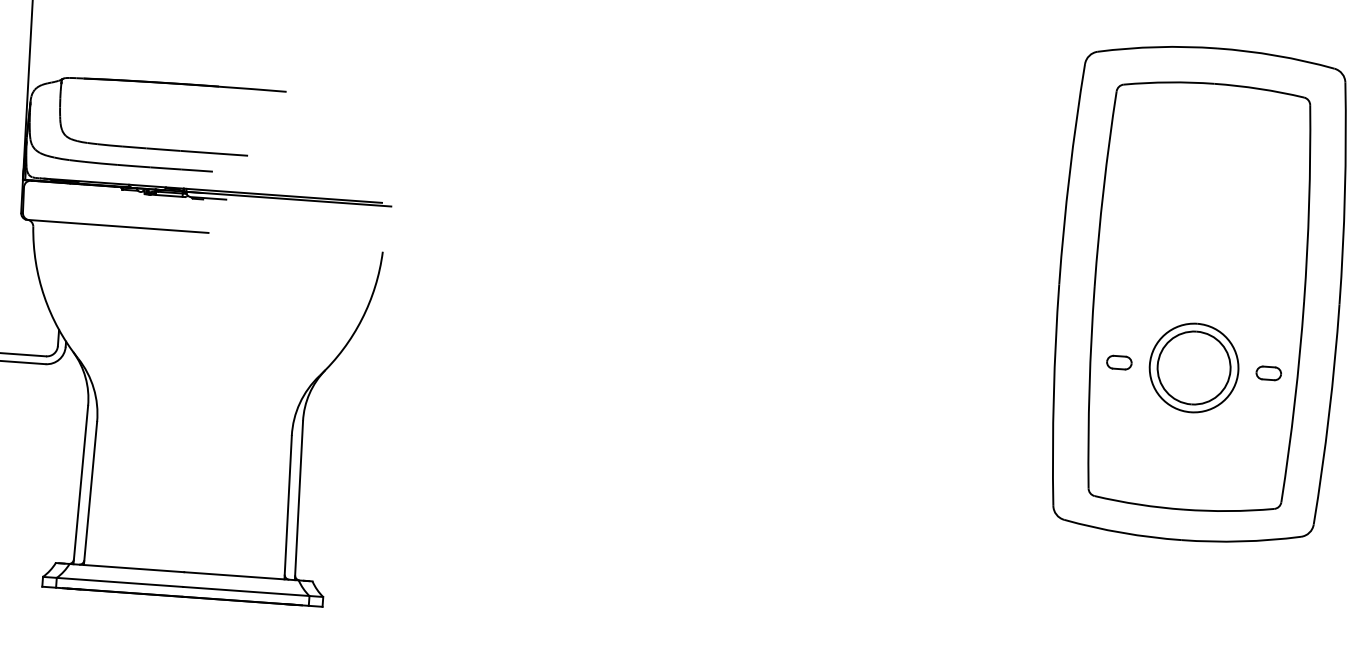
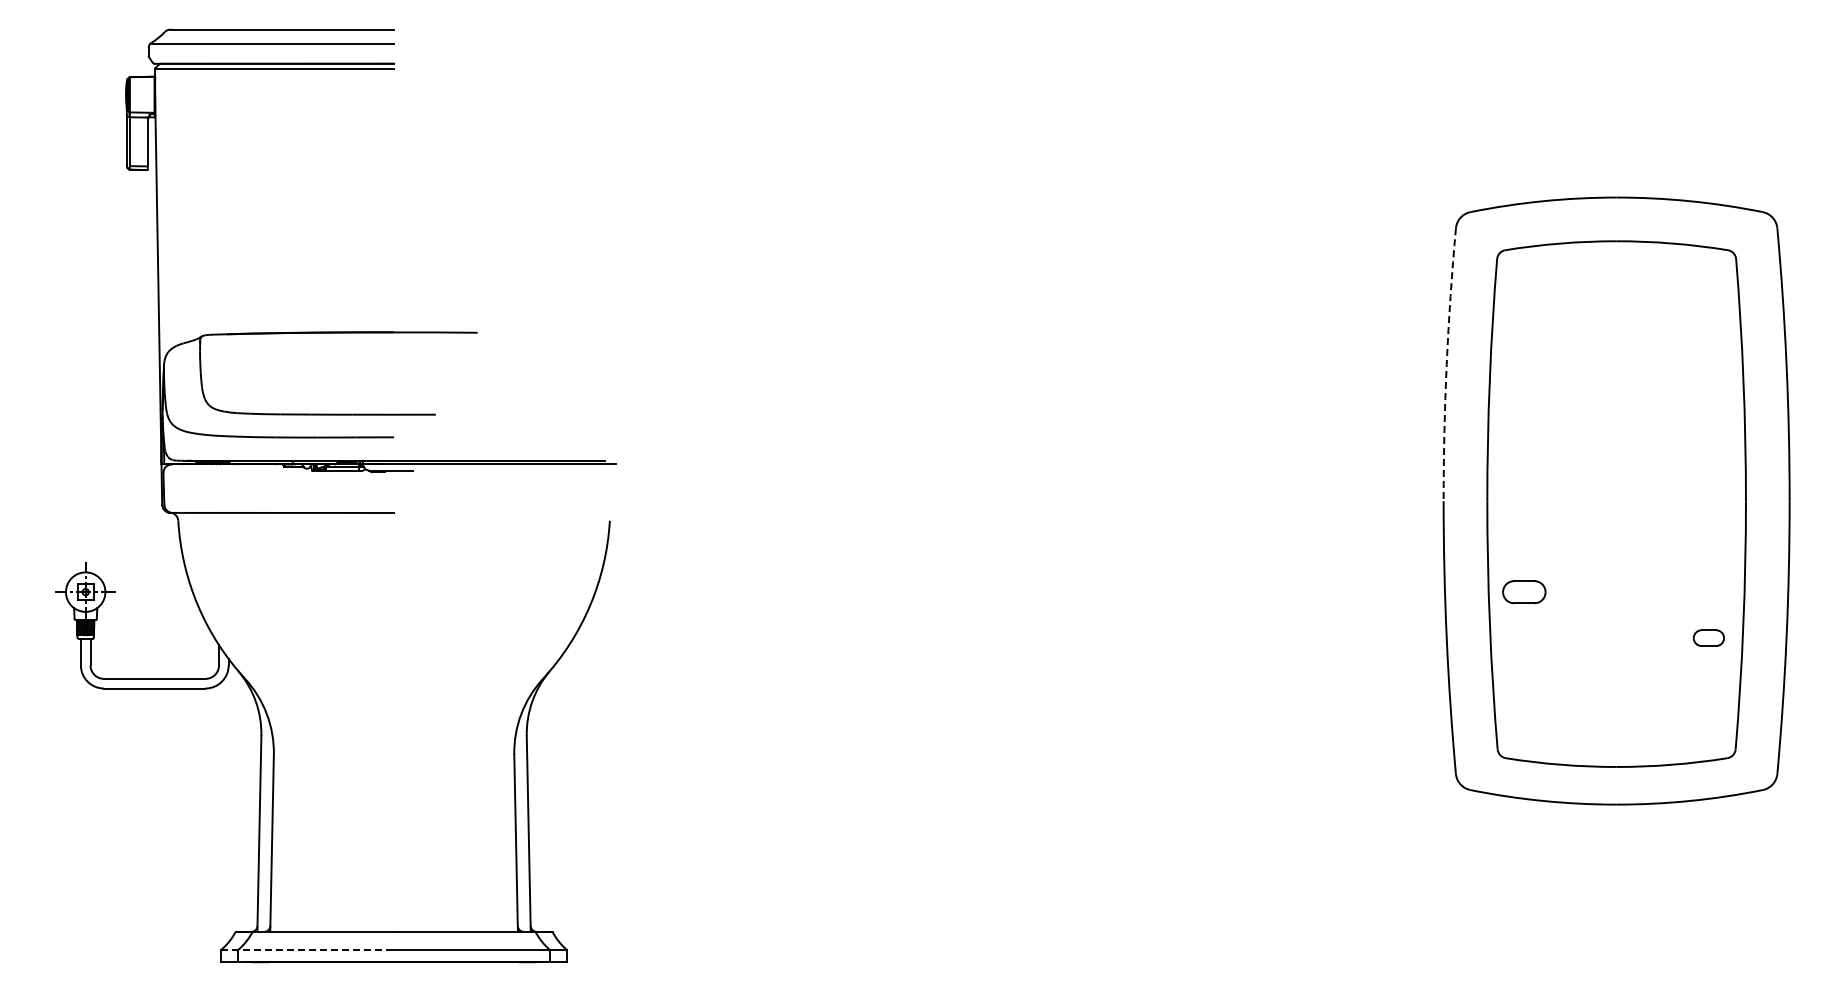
arc: (1069, 173) -> (1446, 364), solid -> dashed
part: (1119, 362) -> (1524, 591), size x1.4
part: (1194, 367) -> (1616, 591), removed
part: (1268, 372) -> (1708, 637), moved
line: (113, 582) -> (308, 950), solid -> dashed

